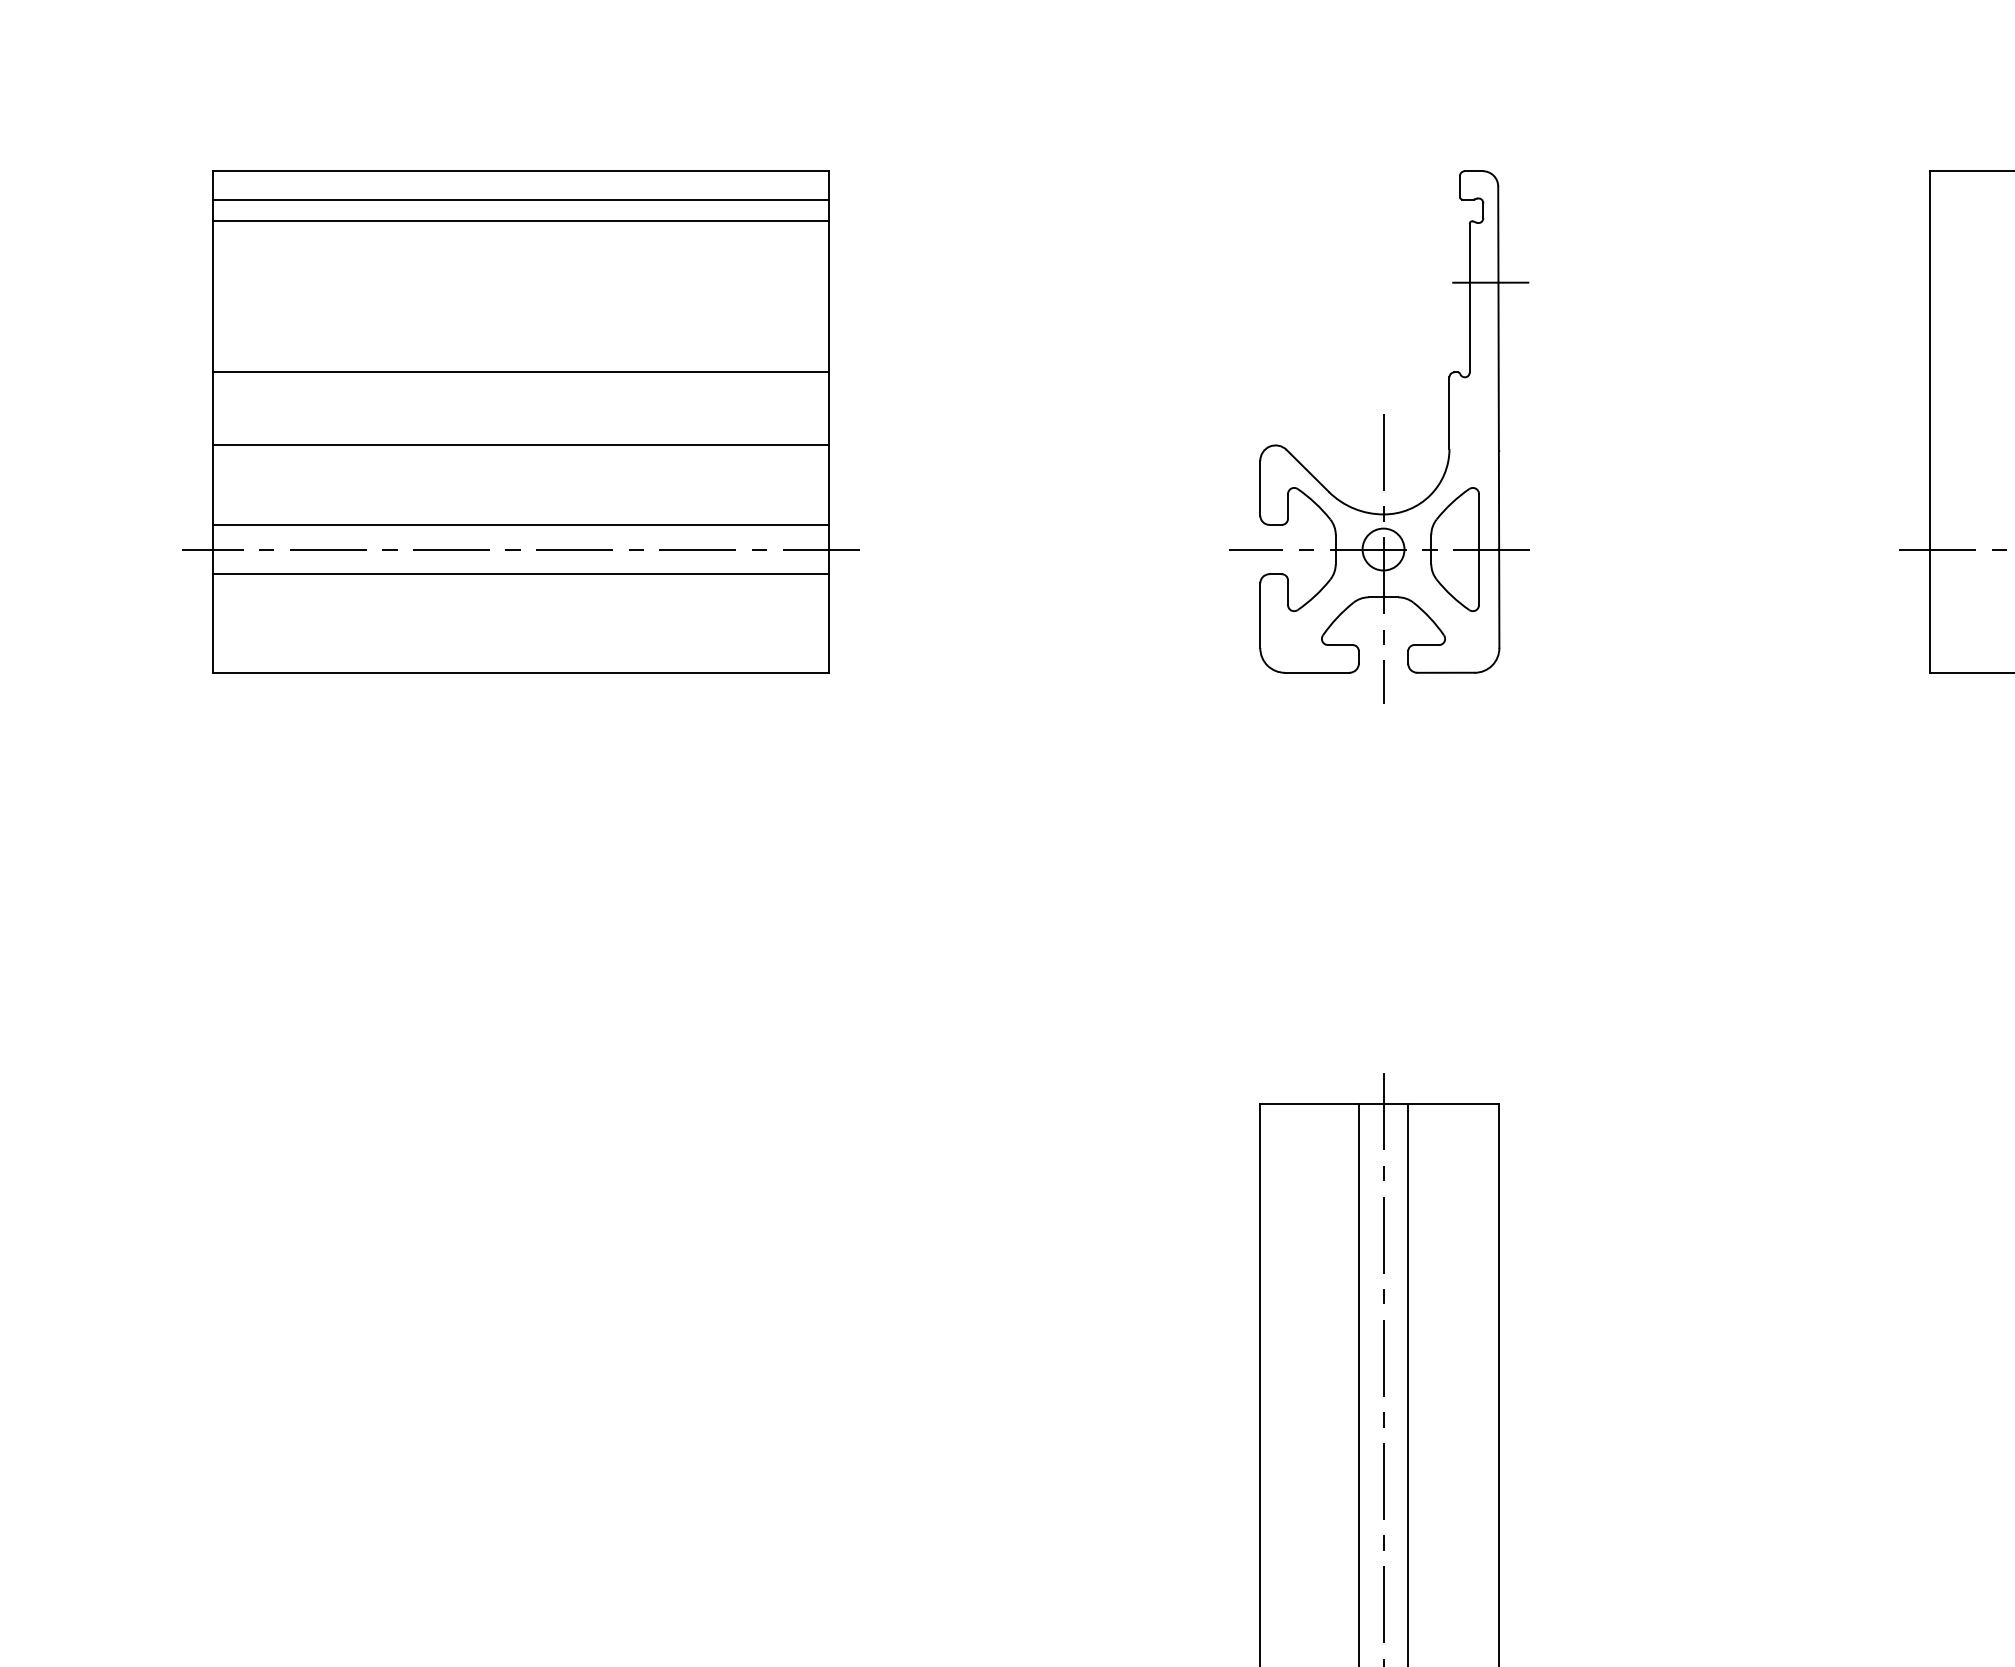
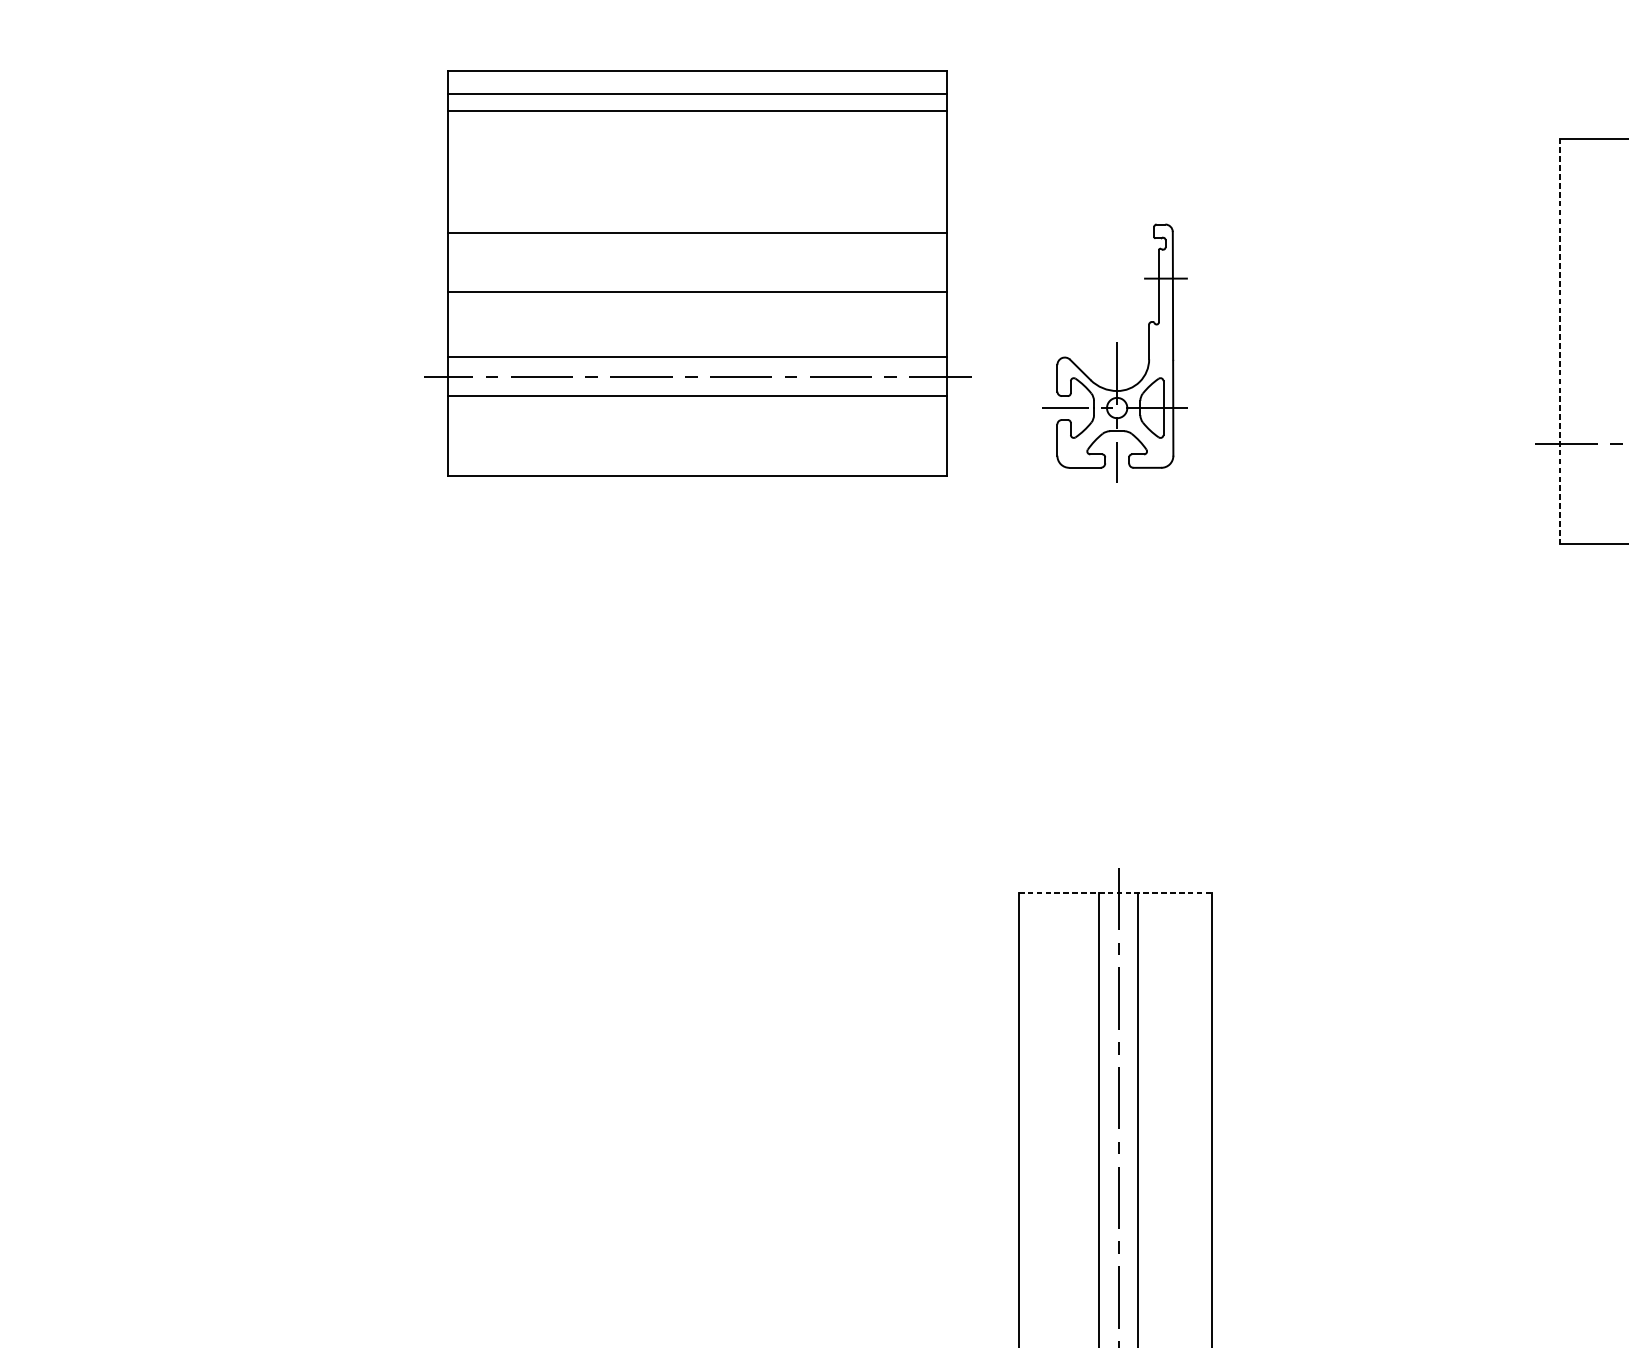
part: (520, 421) -> (697, 273), moved
line: (1930, 421) -> (1560, 340), solid -> dashed
part: (1379, 436) -> (1115, 353), size x0.6
line: (1379, 1104) -> (1115, 893), solid -> dashed

